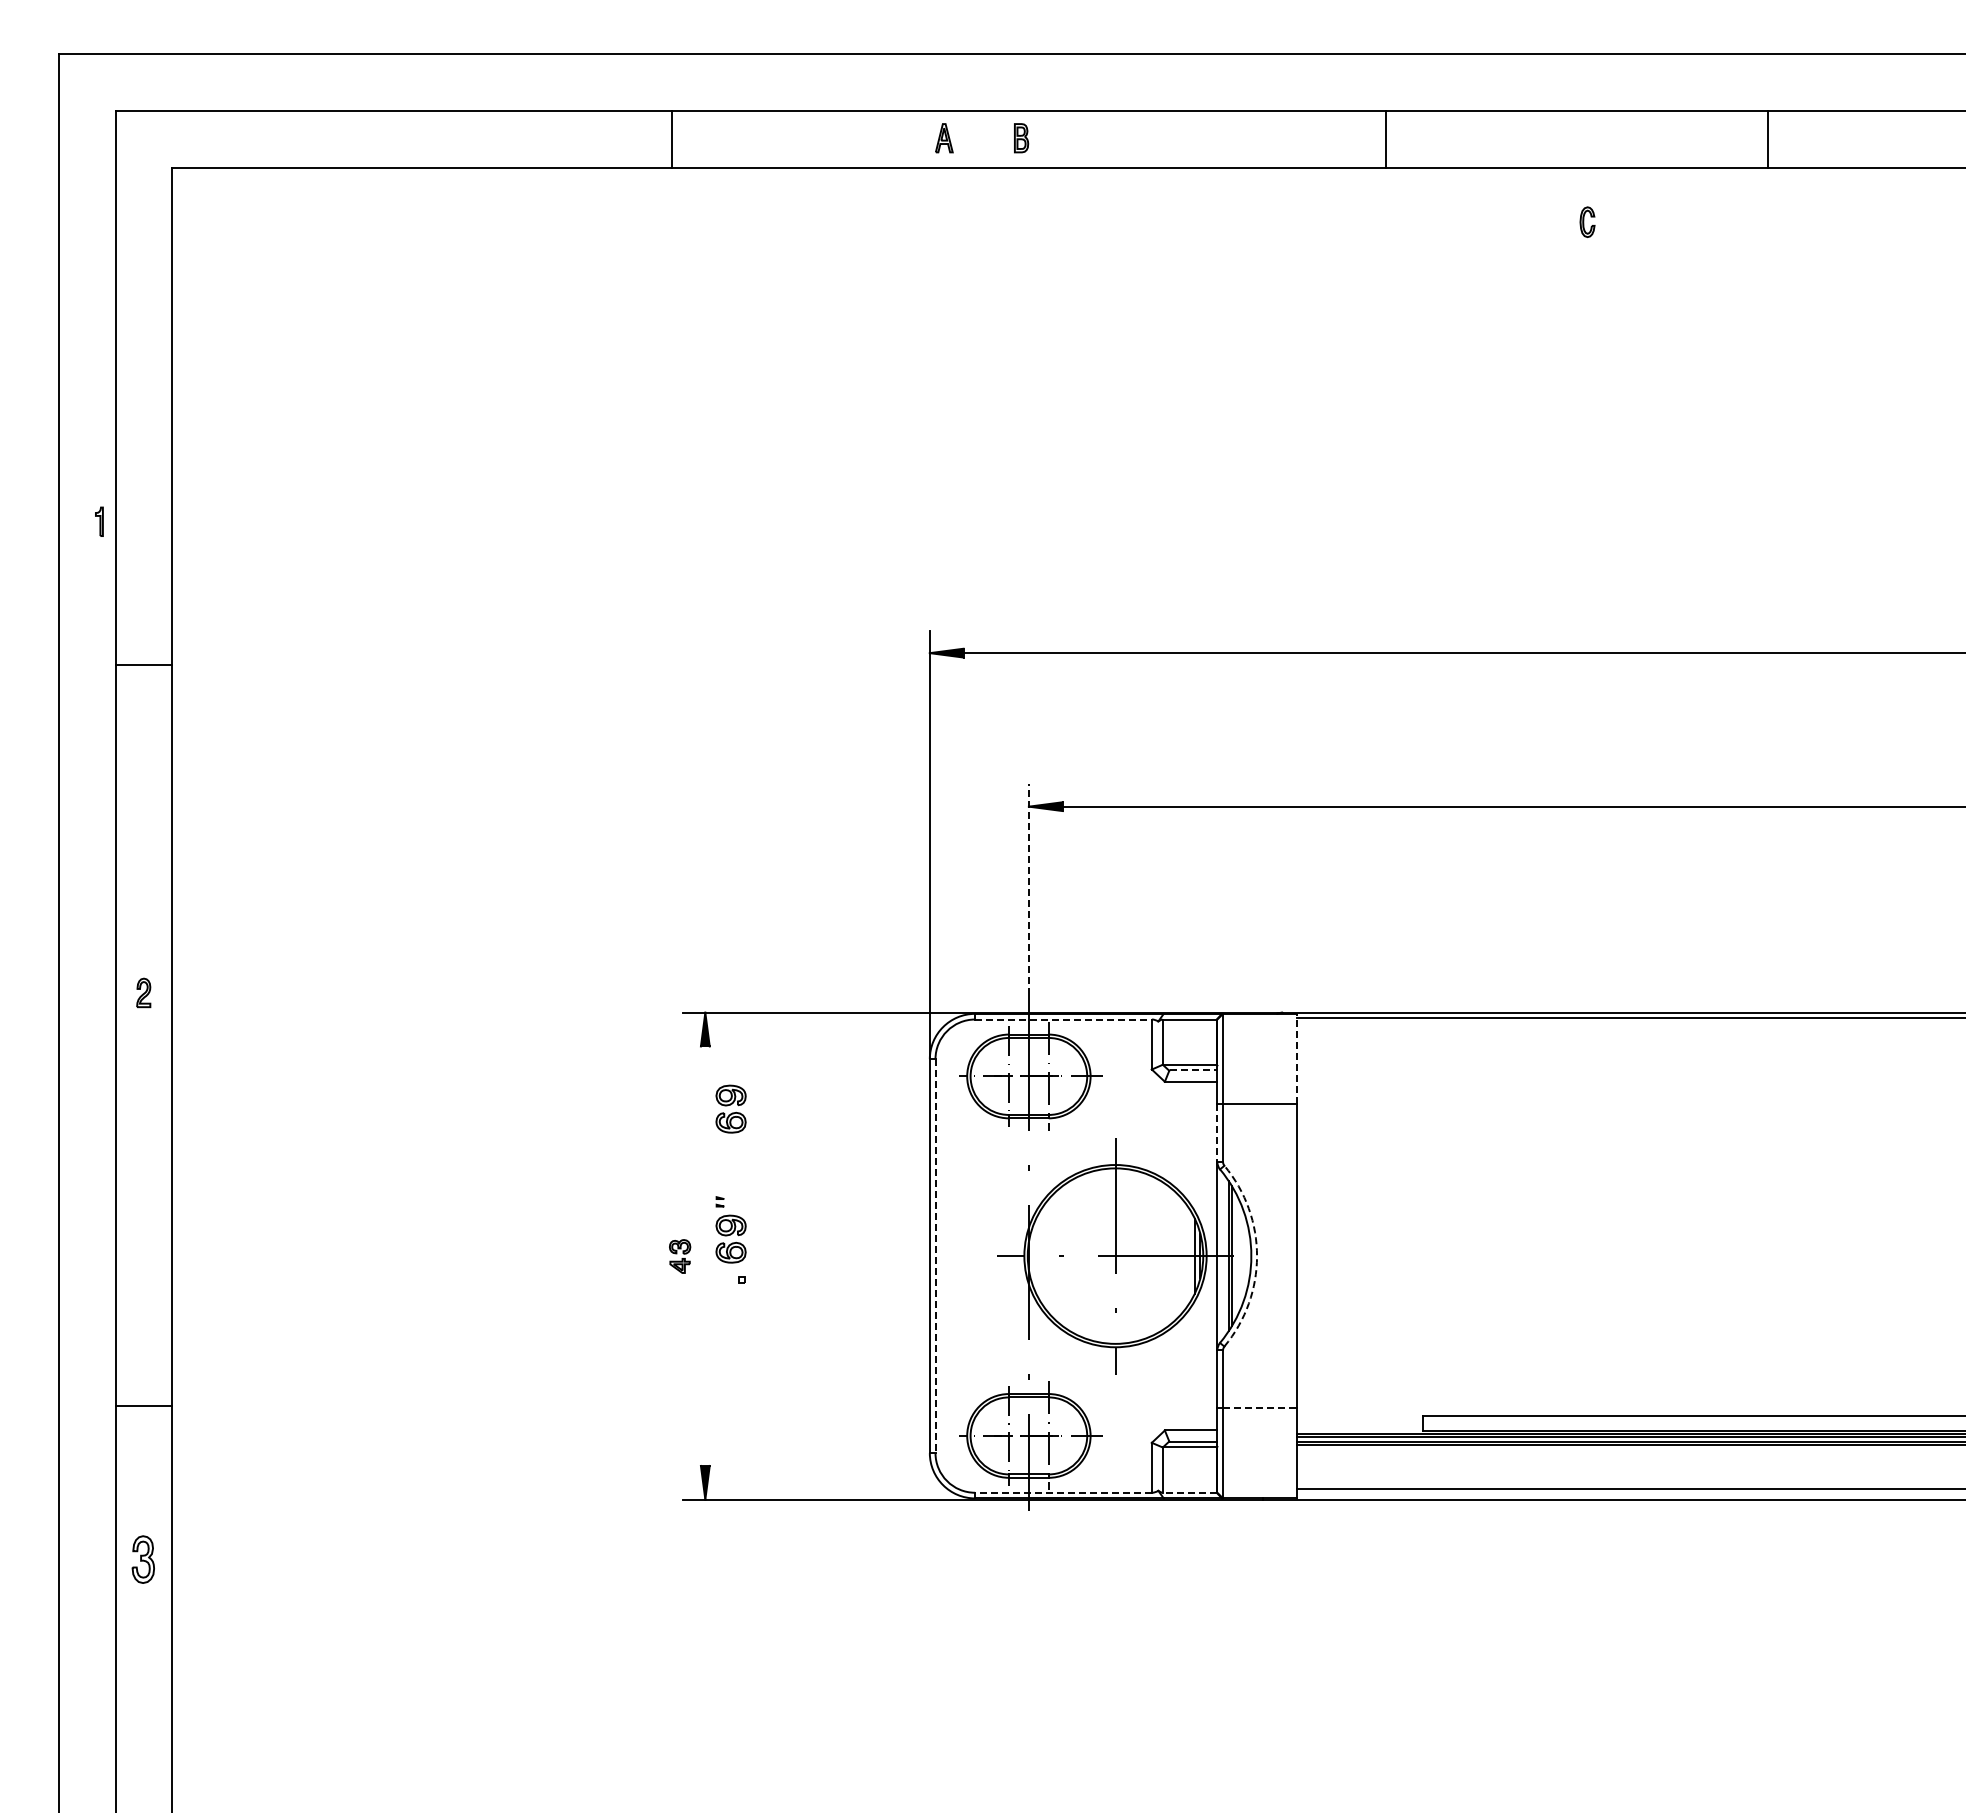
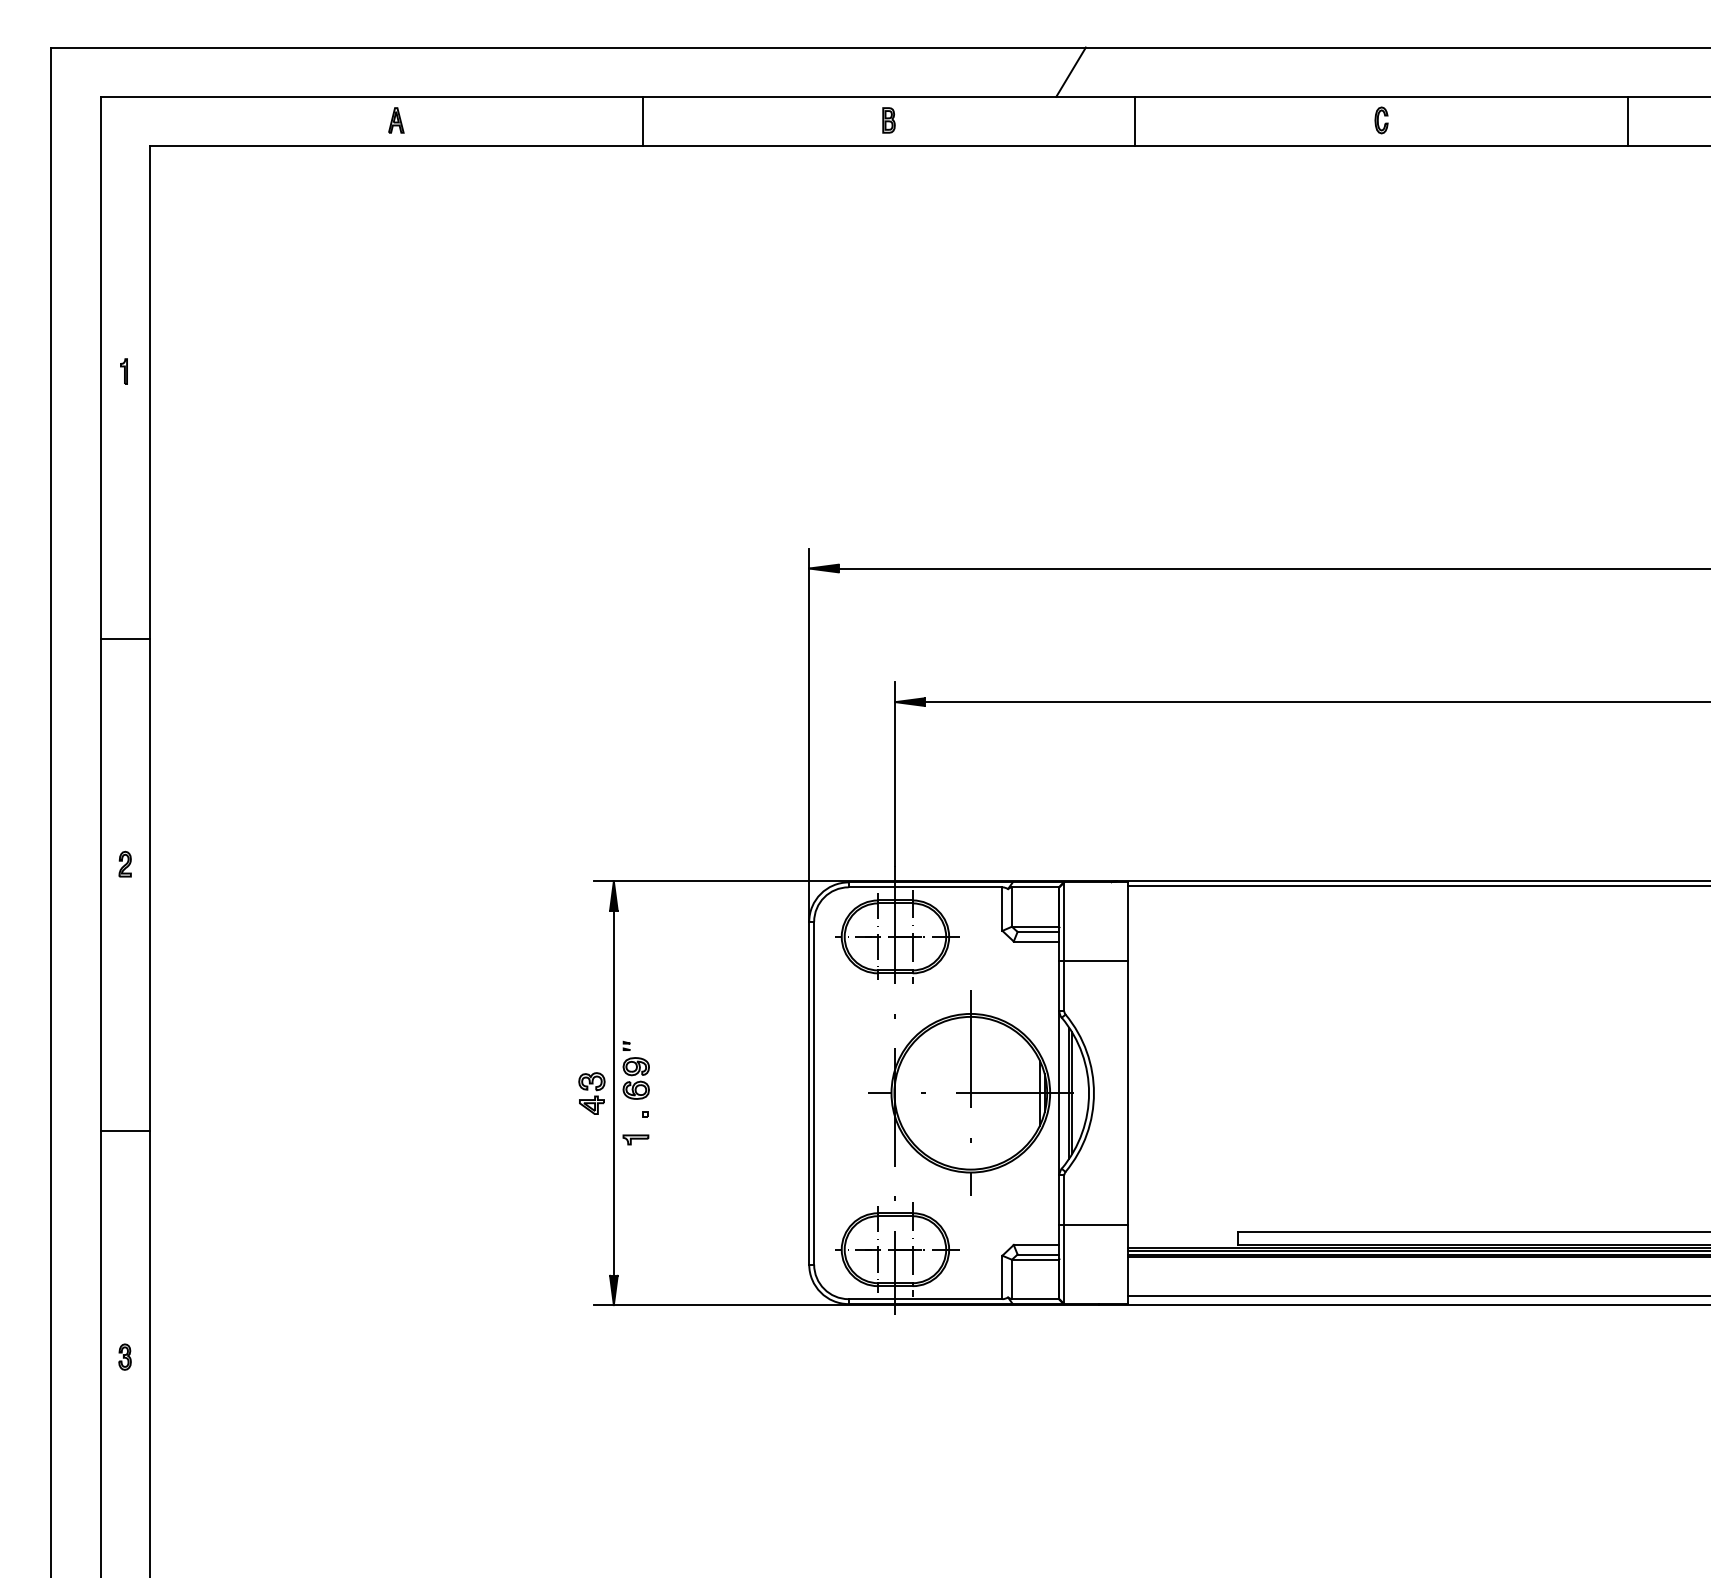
line: (1230, 82) -> (1070, 71), added
part: (944, 138) -> (396, 120), moved
line: (672, 139) -> (642, 121), moved
line: (1386, 139) -> (1135, 121), moved
line: (1768, 139) -> (1627, 121), moved
part: (1587, 221) -> (1381, 119), moved
part: (99, 521) -> (124, 371), moved
line: (143, 664) -> (124, 638), moved
line: (1028, 889) -> (895, 774), dashed -> solid
line: (1063, 1019) -> (925, 887), dashed -> solid
line: (1296, 1058) -> (1128, 921), dashed -> solid
line: (1193, 1070) -> (1038, 931), dashed -> solid
part: (730, 1108) -> (635, 964), removed
line: (1217, 1133) -> (1059, 986), dashed -> solid
line: (705, 1255) -> (614, 1092), added
part: (679, 1256) -> (591, 1093), size x1.43
line: (935, 1256) -> (814, 1093), dashed -> solid
arc: (1257, 1256) -> (1094, 1093), dashed -> solid
part: (730, 1309) -> (635, 1139), added
line: (143, 1405) -> (124, 1130), moved
line: (1259, 1407) -> (1096, 1224), dashed -> solid
line: (1063, 1492) -> (925, 1298), dashed -> solid
line: (1189, 1492) -> (1035, 1298), dashed -> solid
part: (143, 1558) -> (124, 1356), size x0.62

